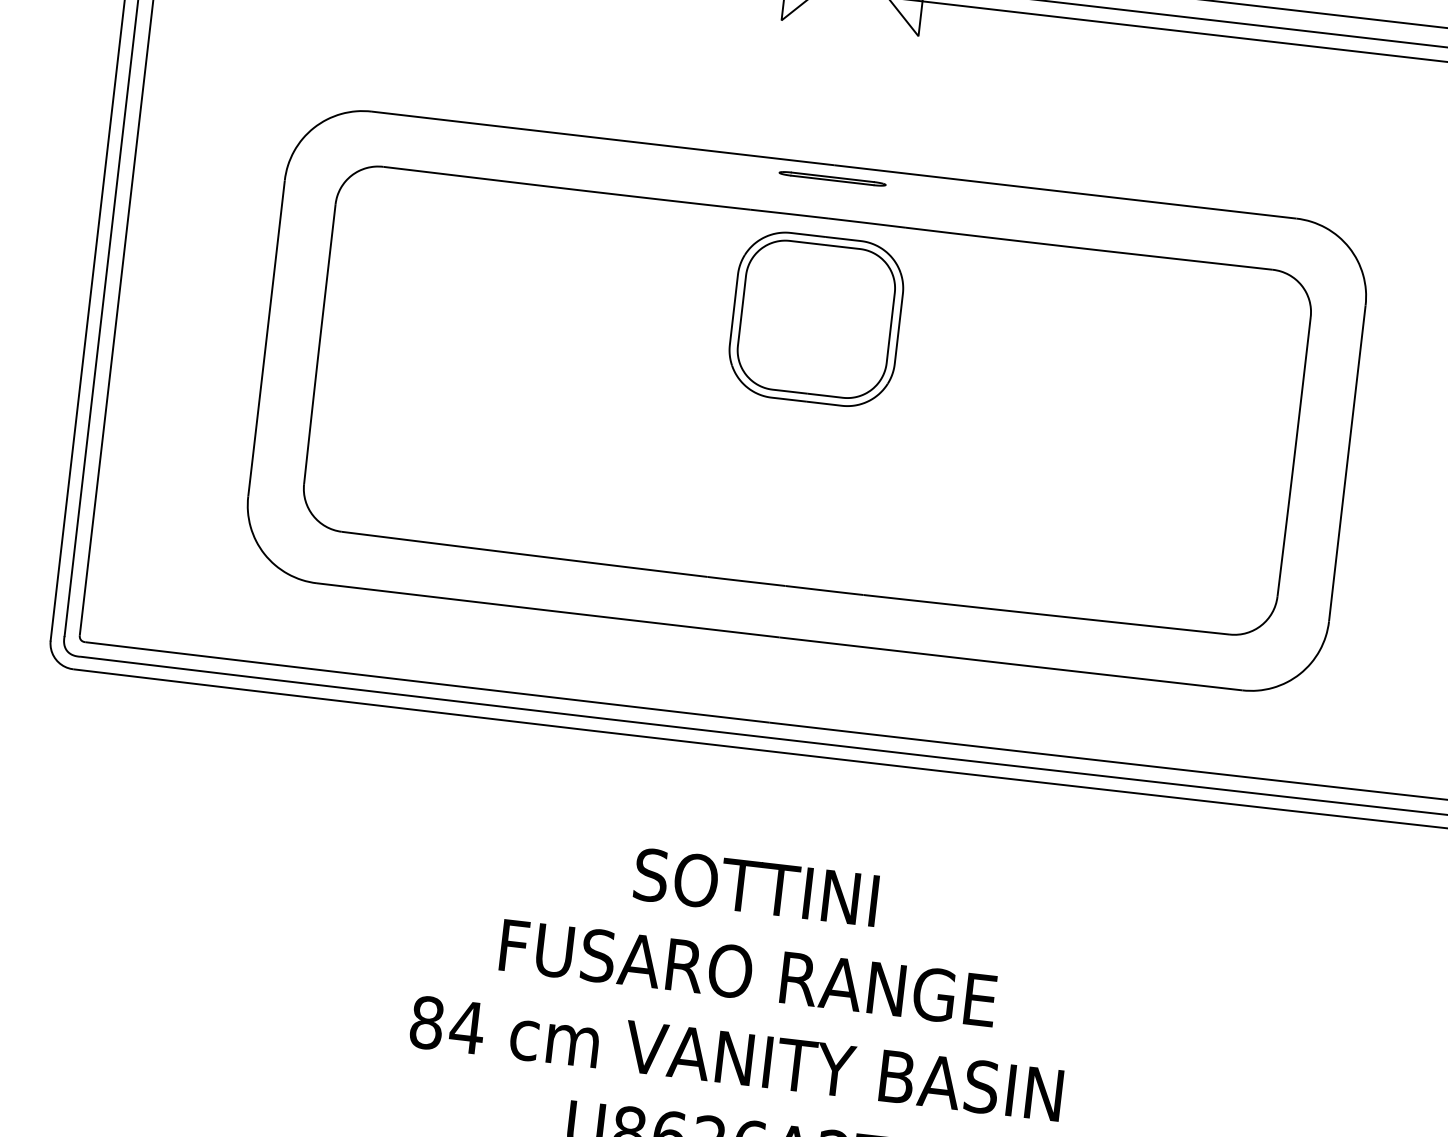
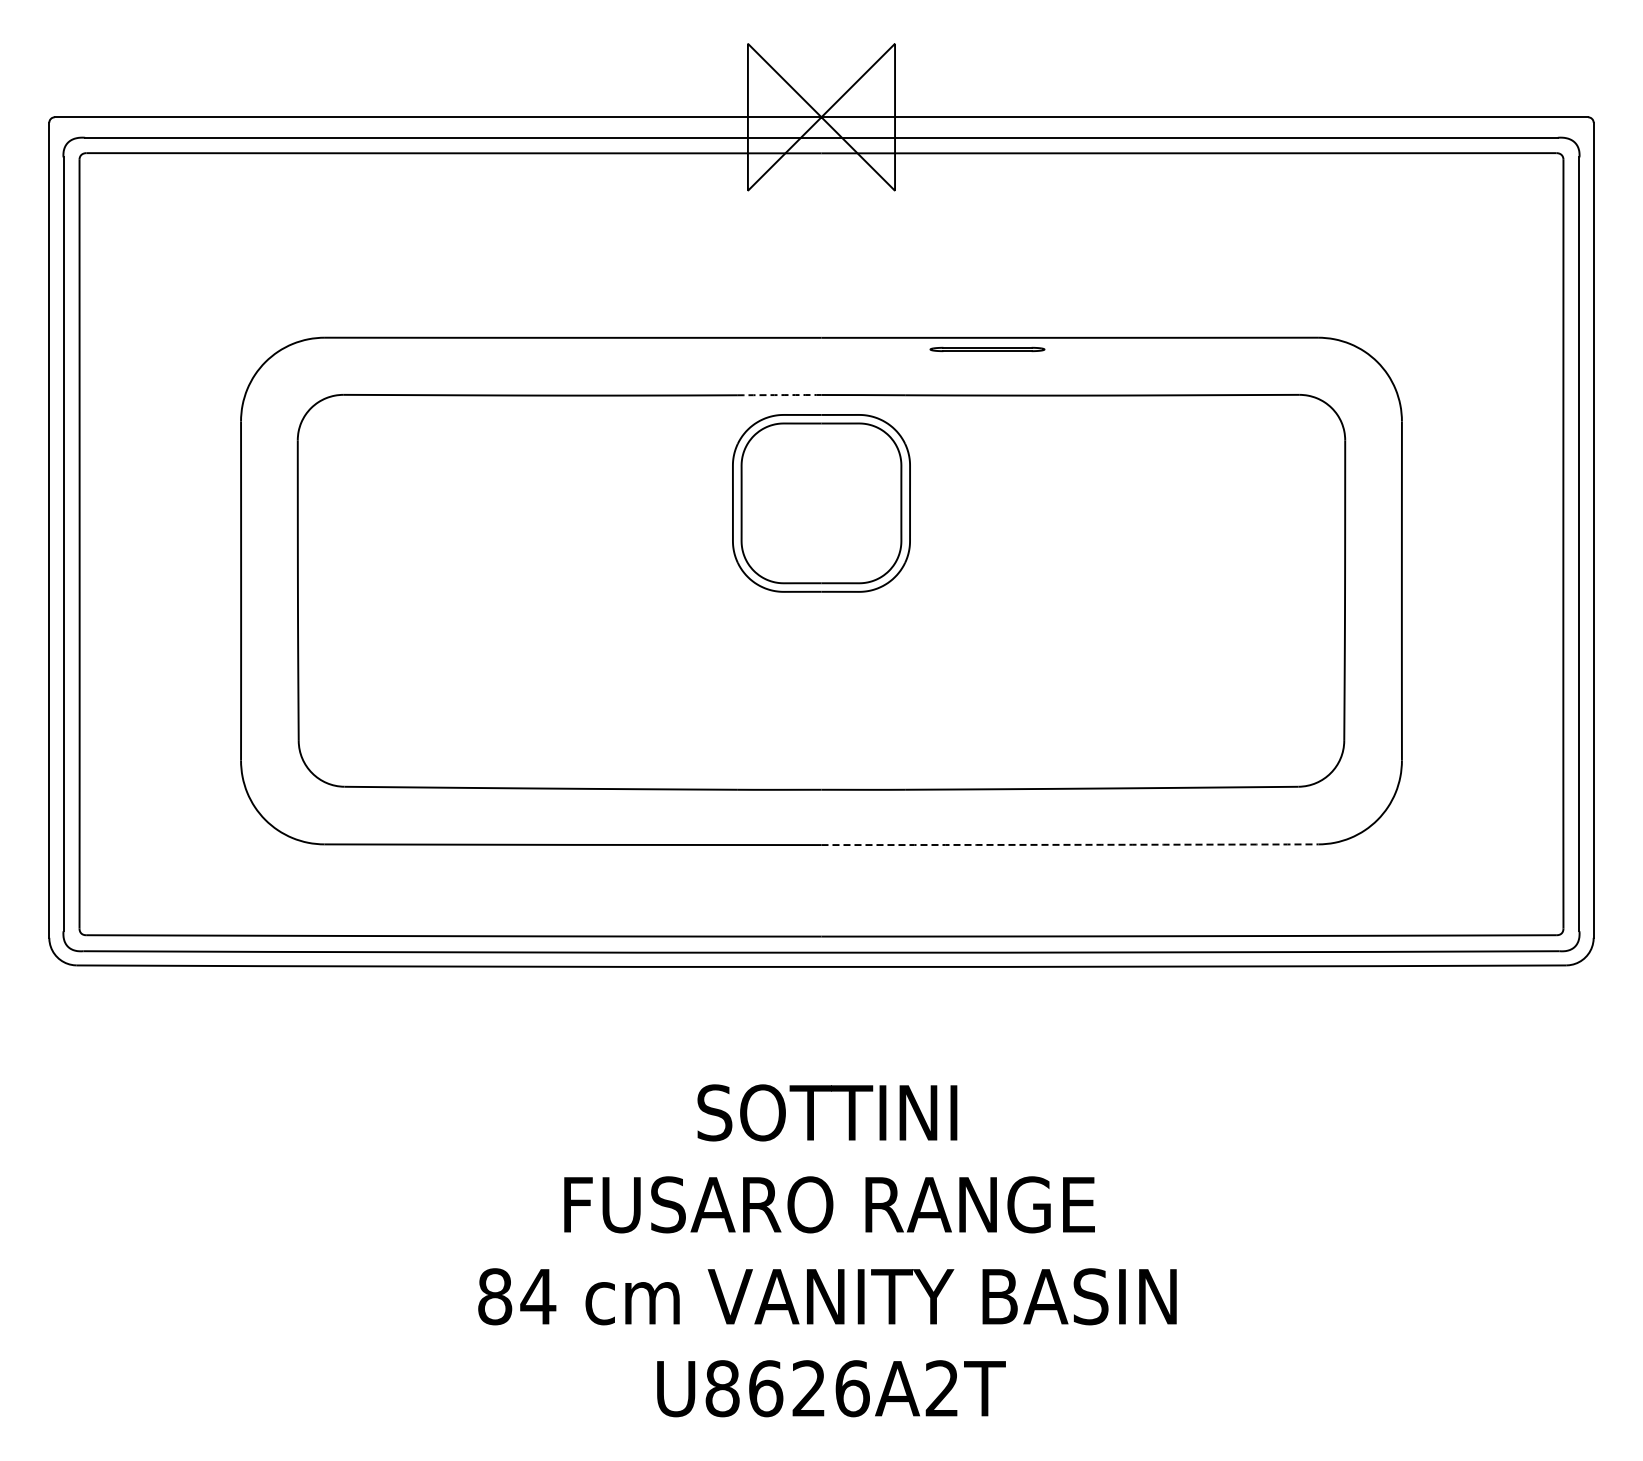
part: (832, 178) -> (987, 349), moved
arc: (788, 214) -> (779, 395), solid -> dashed
arc: (1010, 663) -> (1069, 844), solid -> dashed

